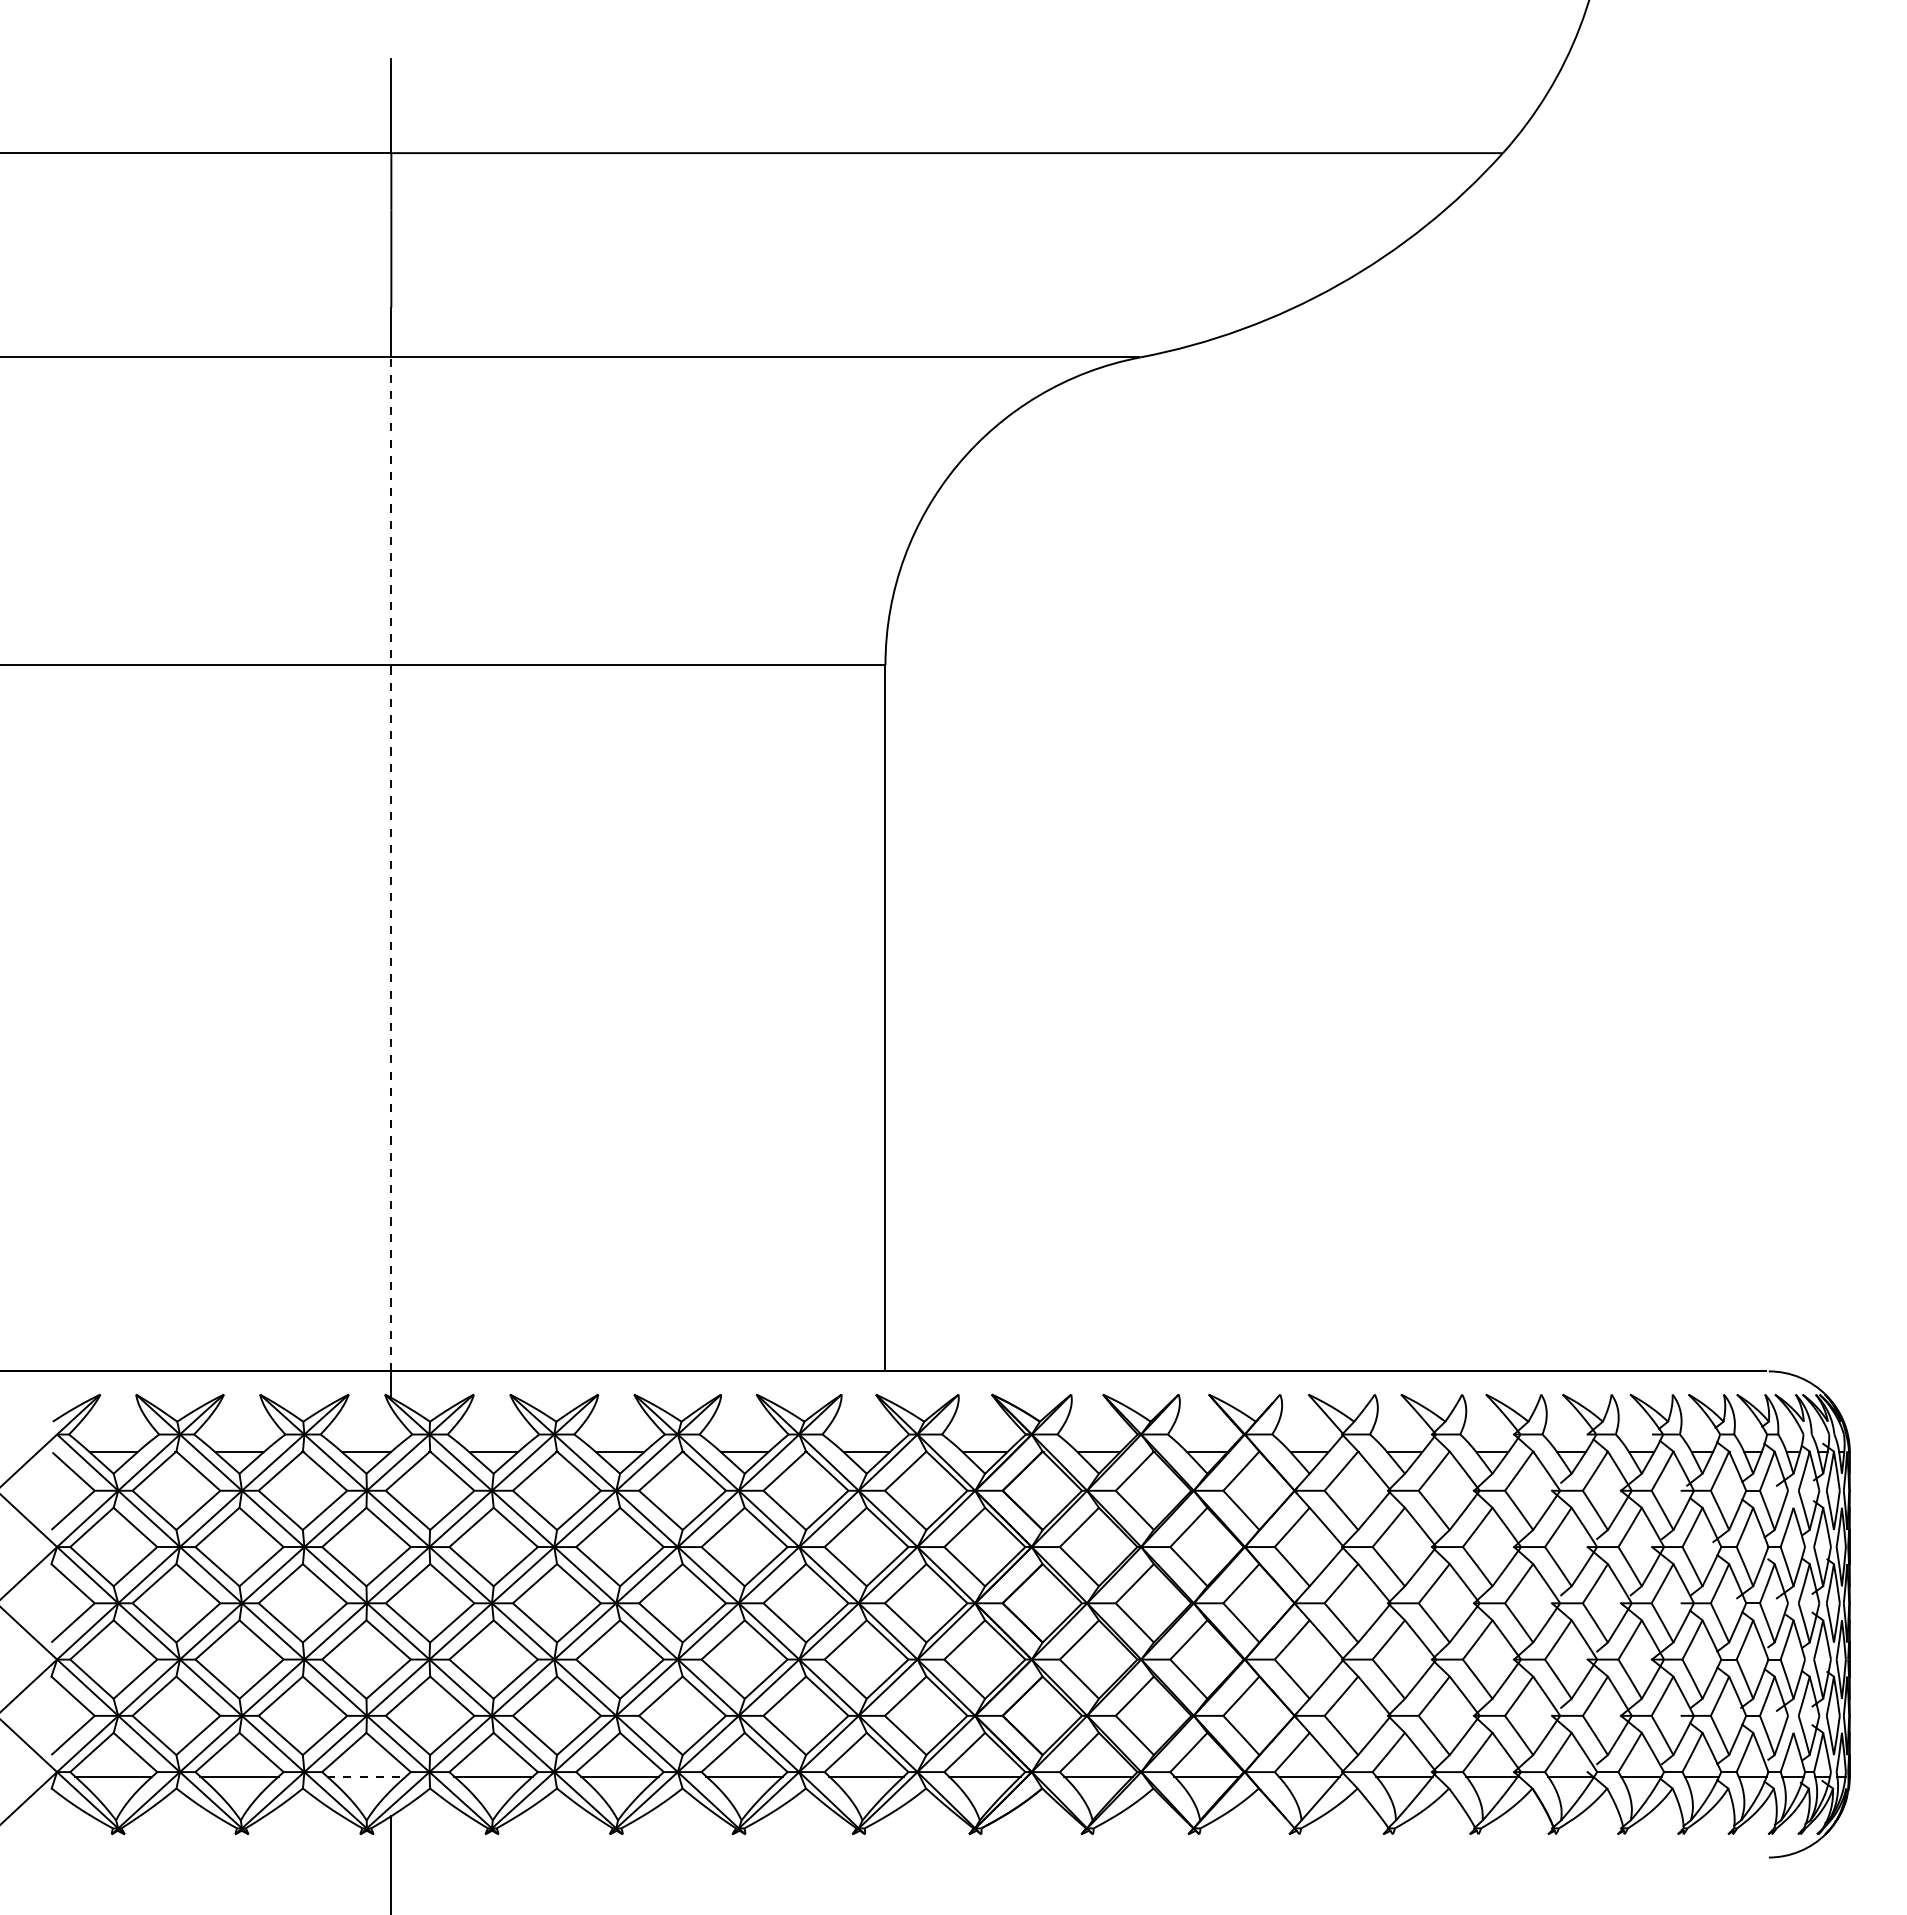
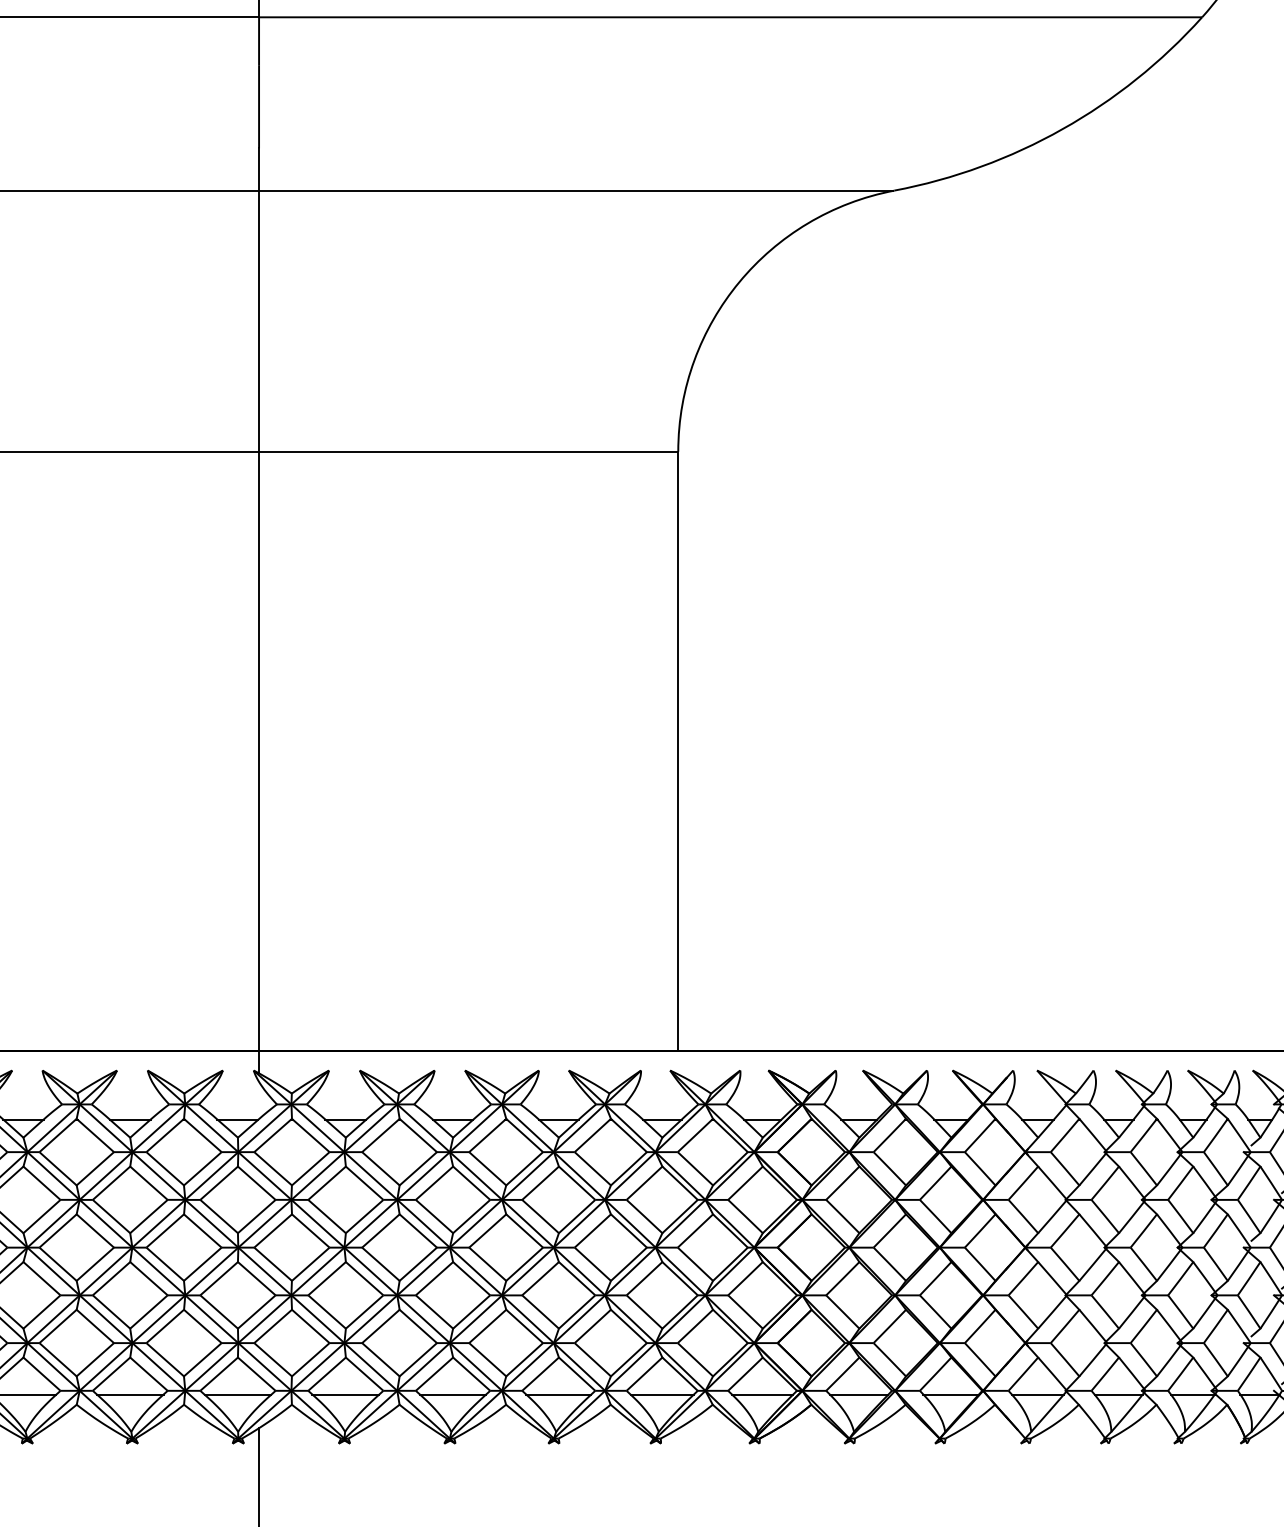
line: (391, 864) -> (259, 620), dashed -> solid
line: (367, 1776) -> (238, 1394), dashed -> solid

